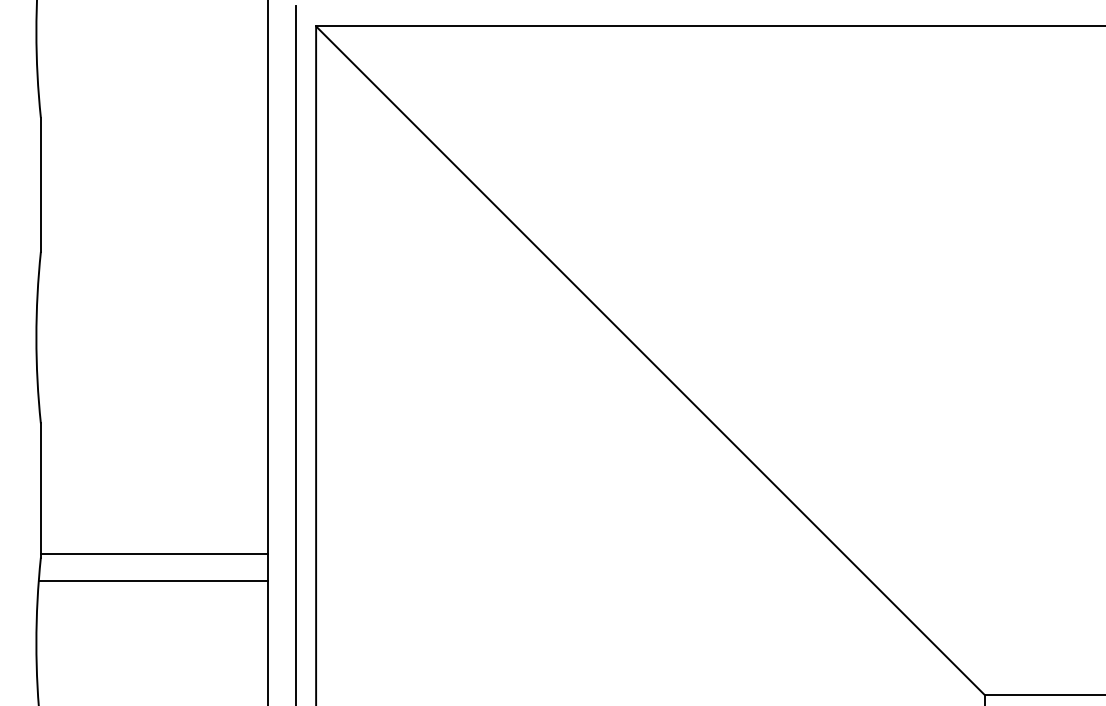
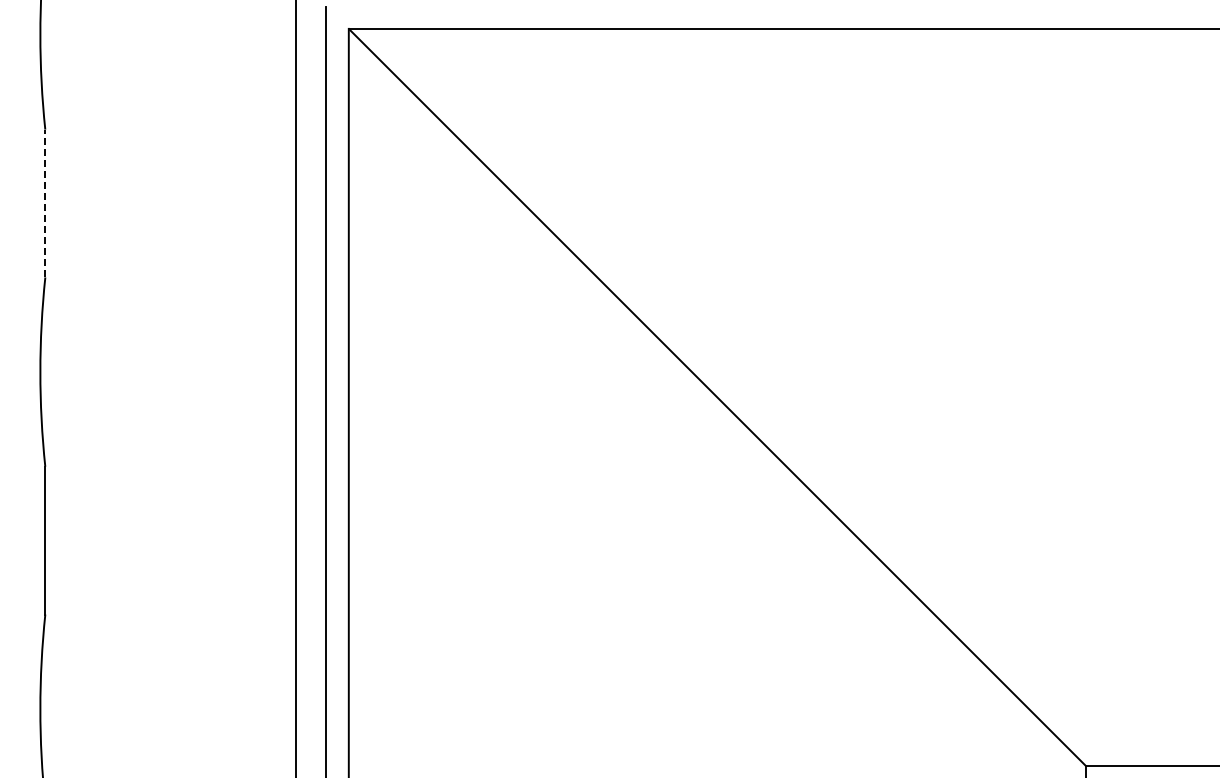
line: (41, 184) -> (45, 203), solid -> dashed
line: (154, 553) -> (170, 610), removed
line: (153, 581) -> (169, 640), removed

